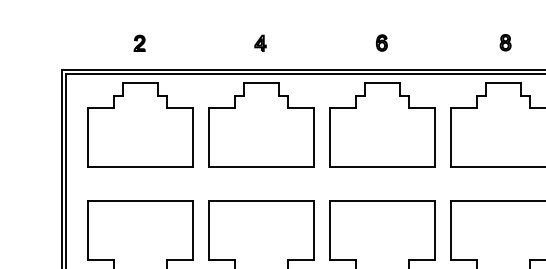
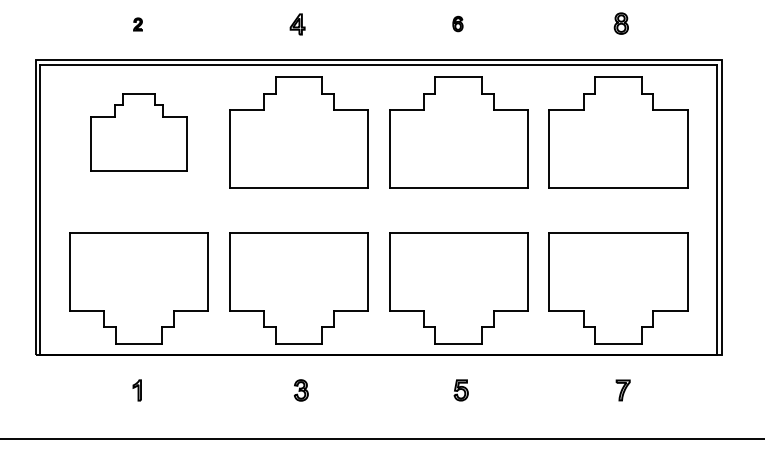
part: (381, 42) -> (457, 23), size x0.7
part: (139, 43) -> (137, 24), size x0.6
part: (140, 125) -> (138, 132), size x0.7

